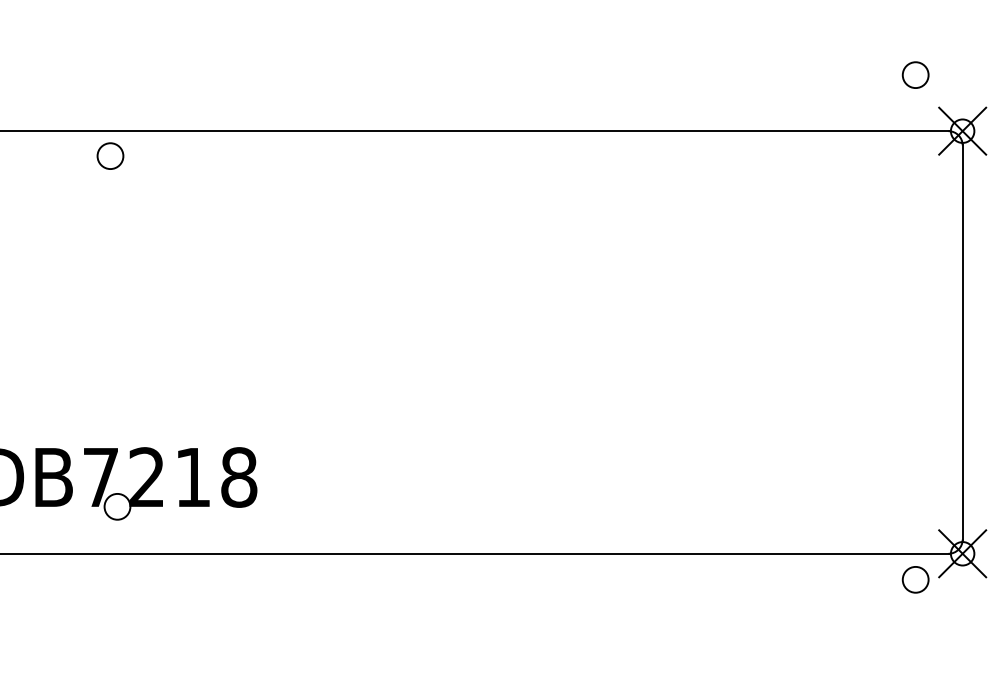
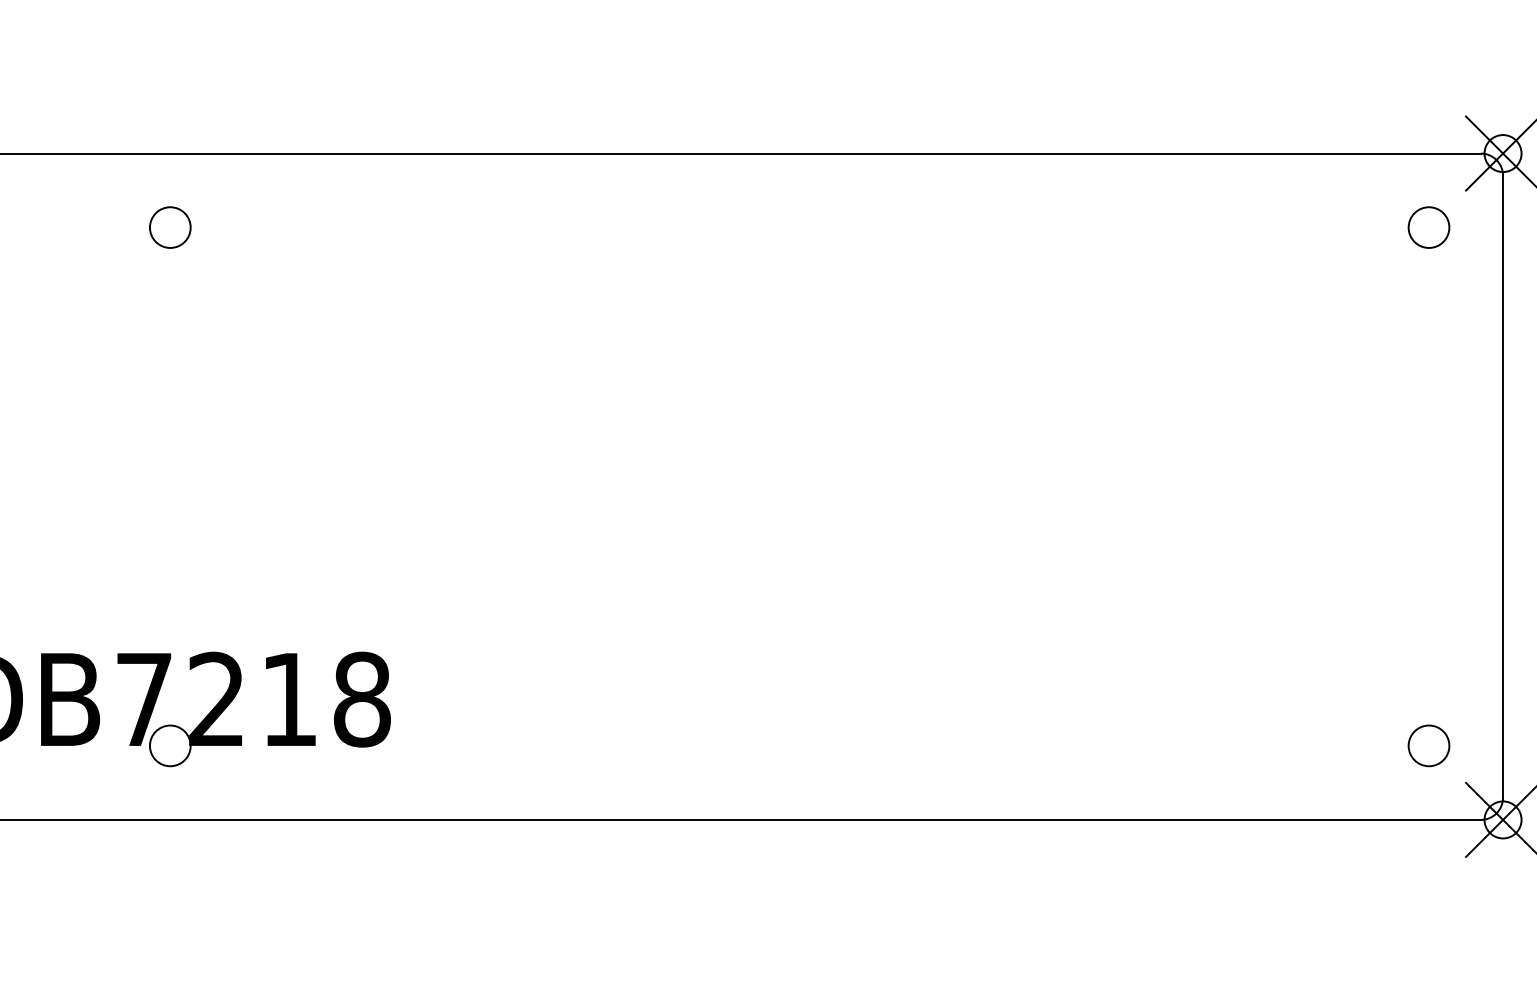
circle: (915, 74) -> (1428, 226), moved
circle: (110, 155) -> (170, 226), moved
circle: (915, 579) -> (1428, 745), moved

